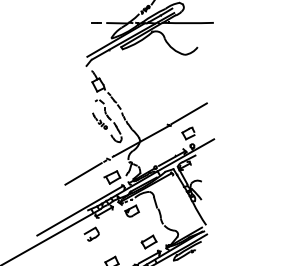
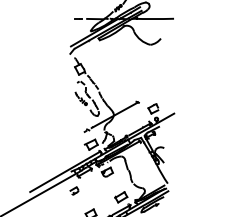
line: (188, 113) -> (153, 92), removed
line: (83, 173) -> (67, 141), removed
part: (91, 233) -> (74, 190), size x0.7

